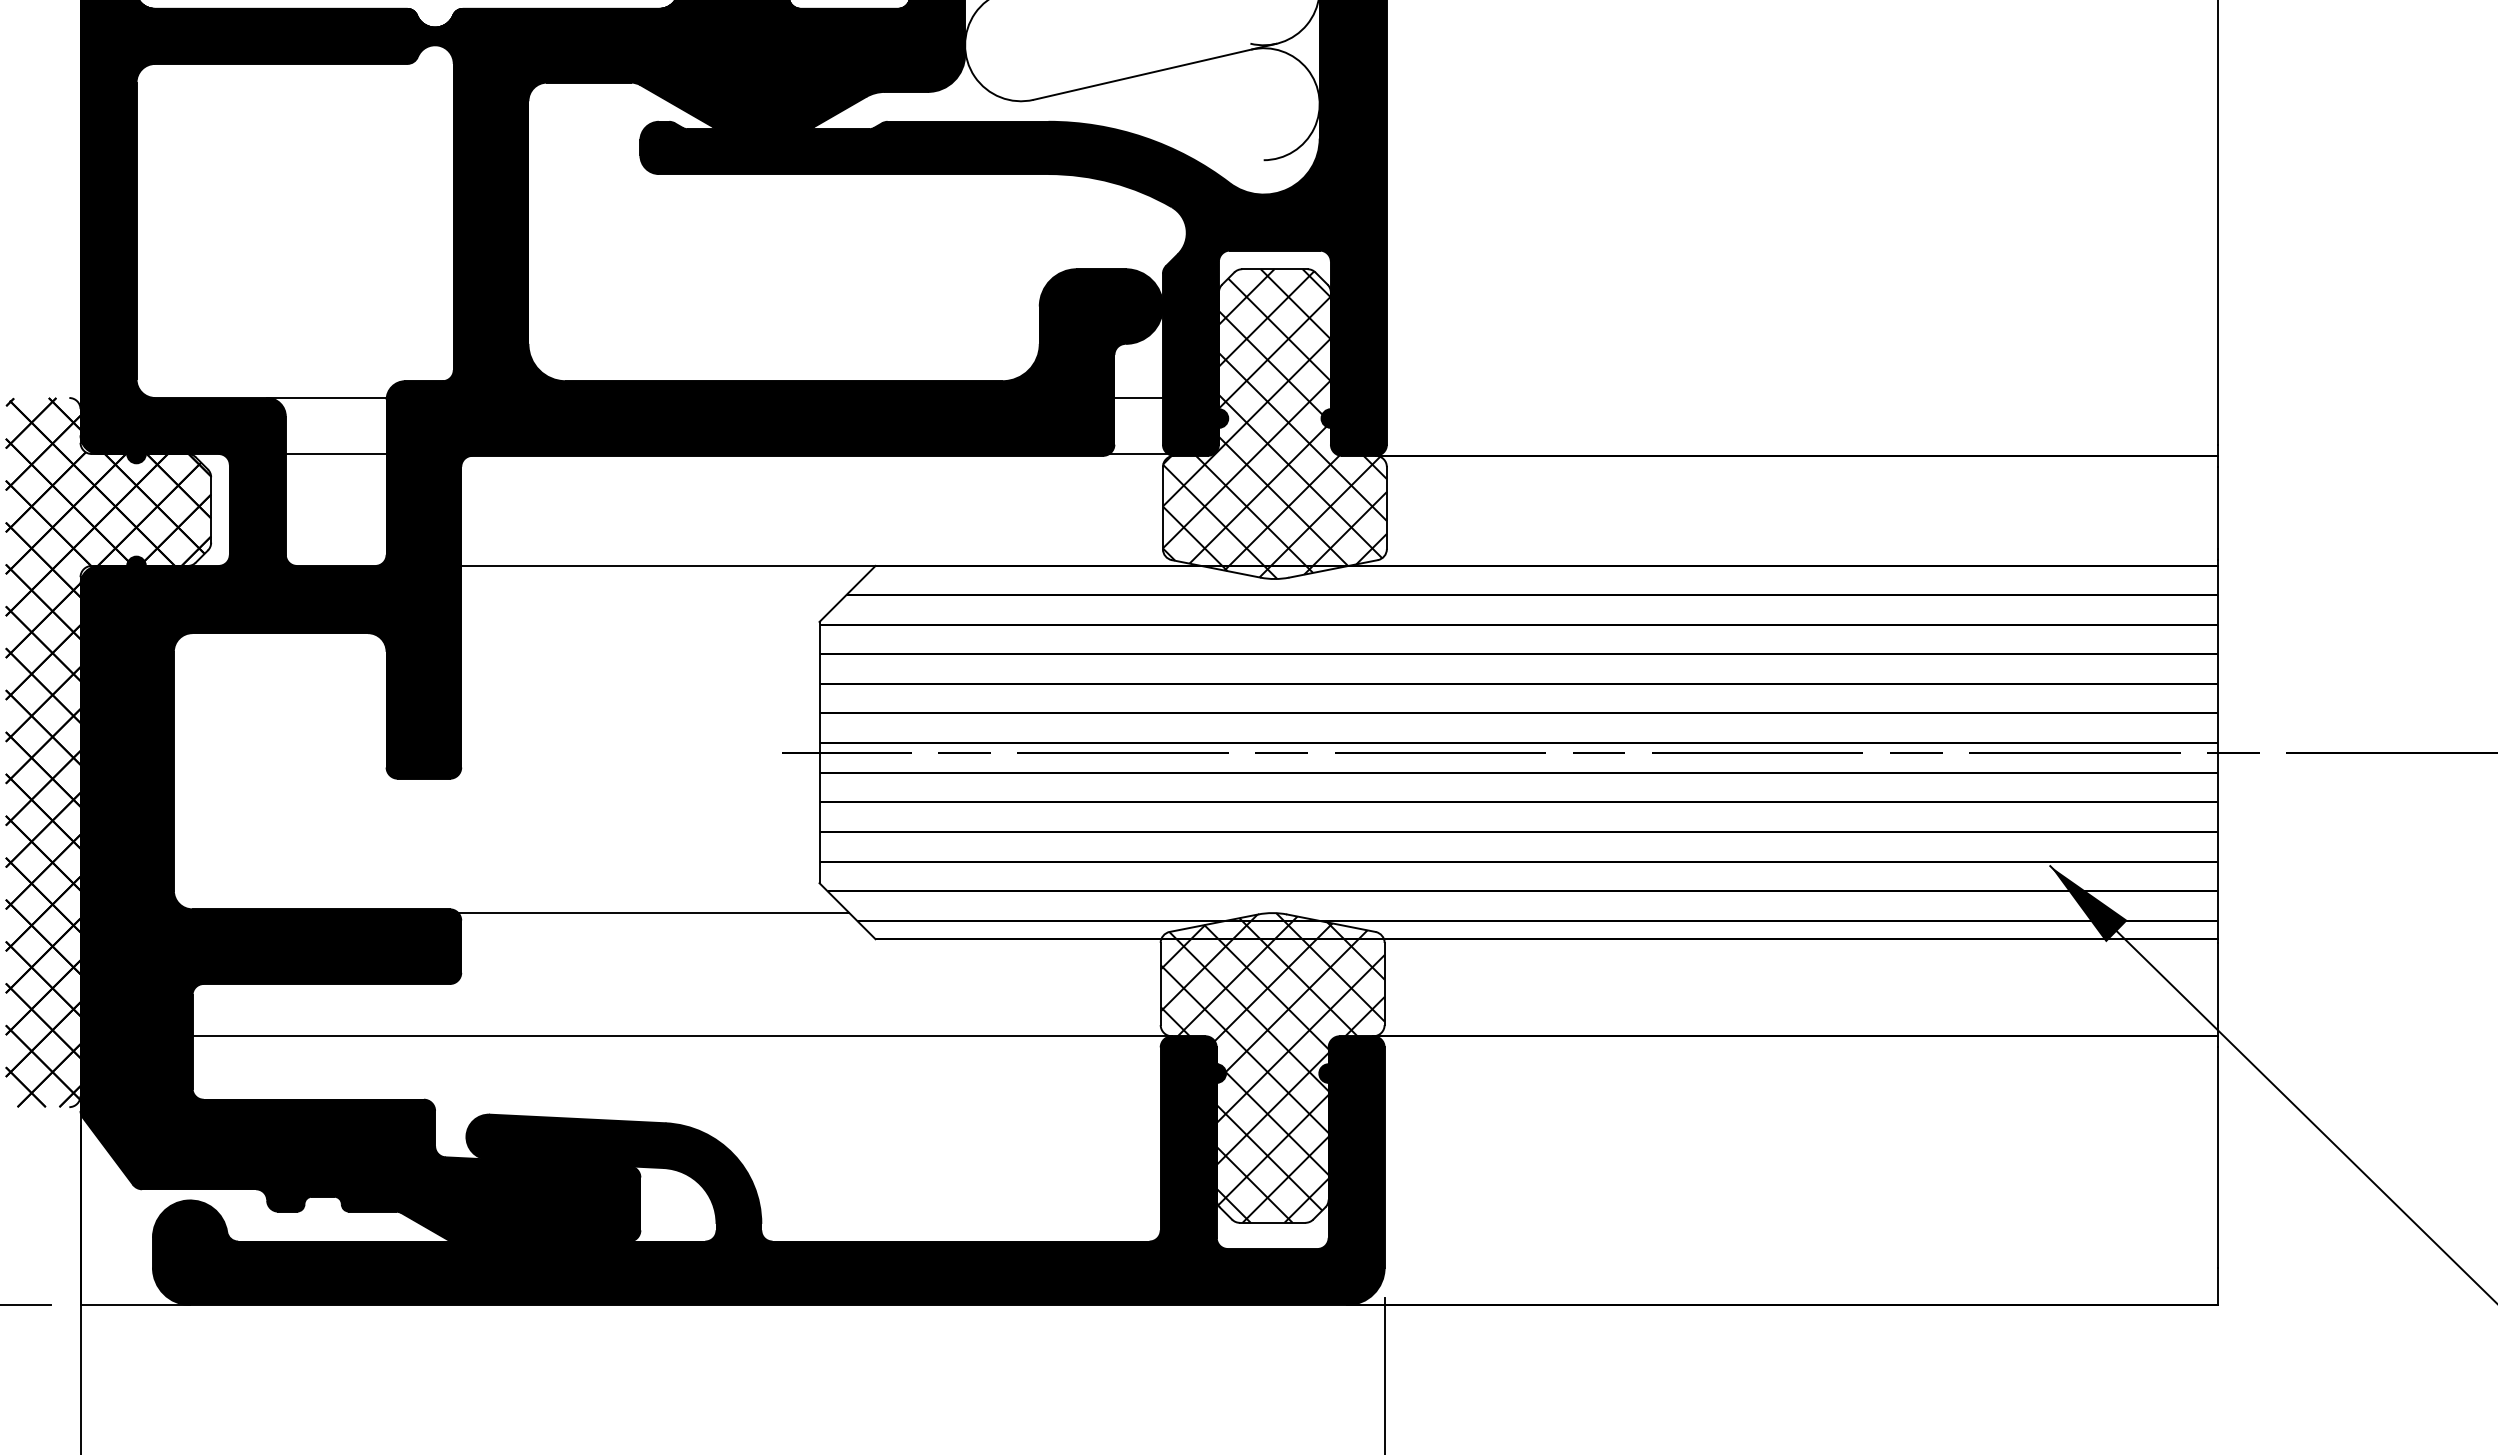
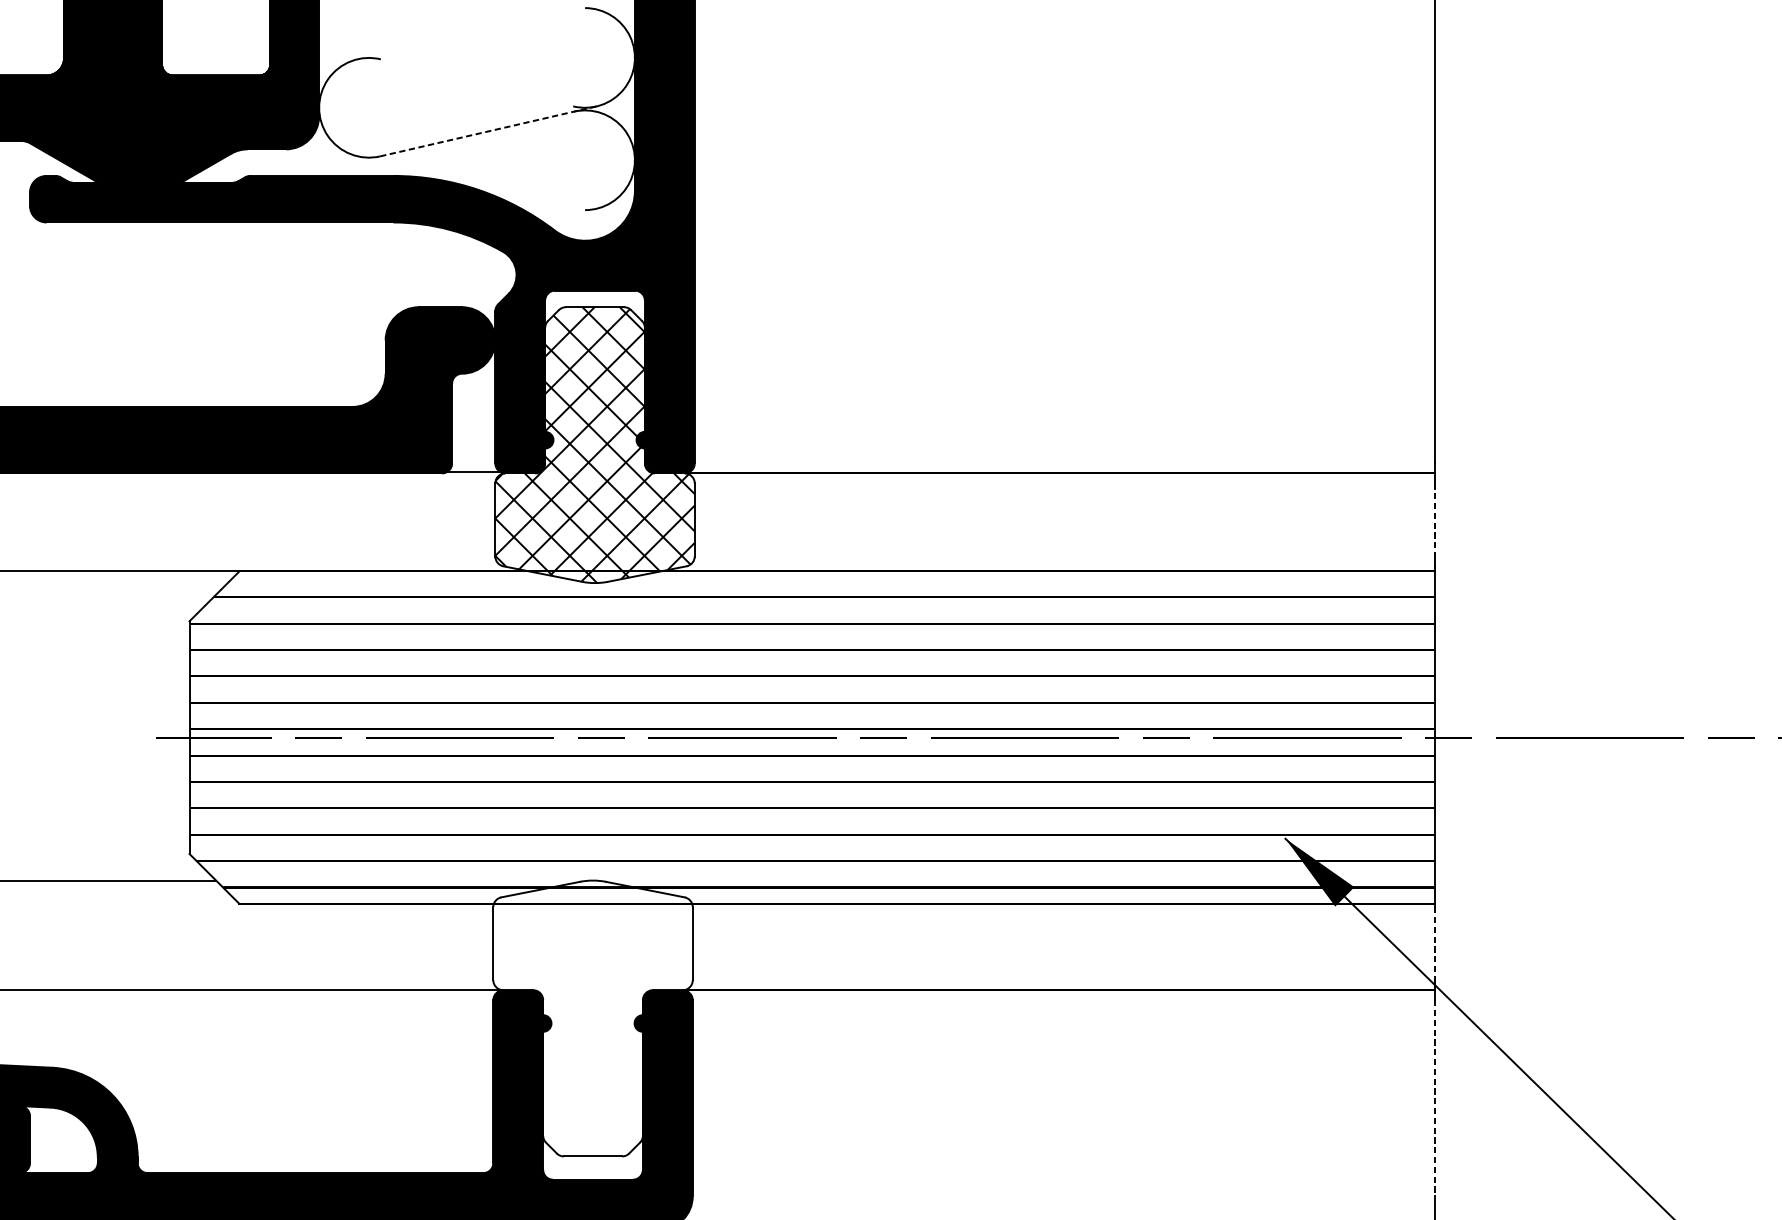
line: (1154, 71) -> (487, 131), solid -> dashed
line: (1138, 398) -> (473, 422), removed
line: (2218, 508) -> (1435, 520), solid -> dashed
line: (2218, 984) -> (1435, 944), solid -> dashed
hatch: (1272, 1067) -> (592, 1018), removed
line: (2218, 1158) -> (1435, 1099), solid -> dashed

